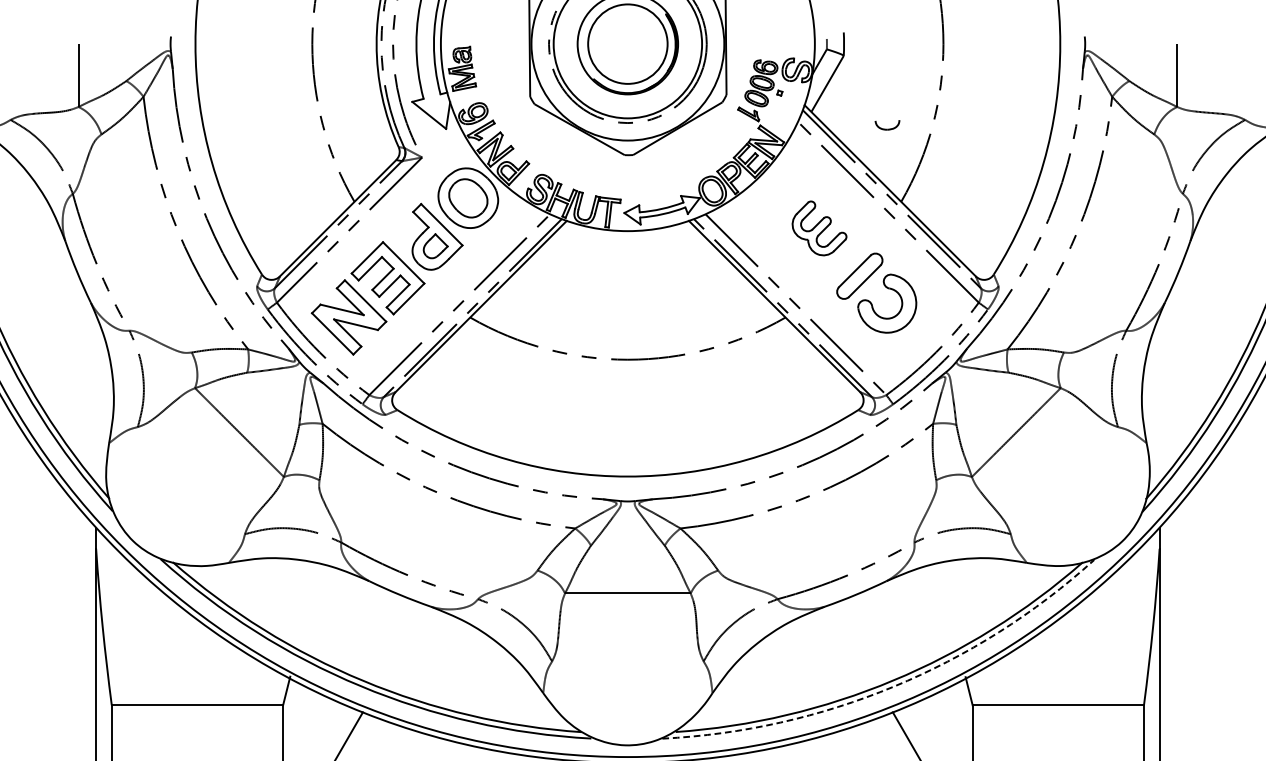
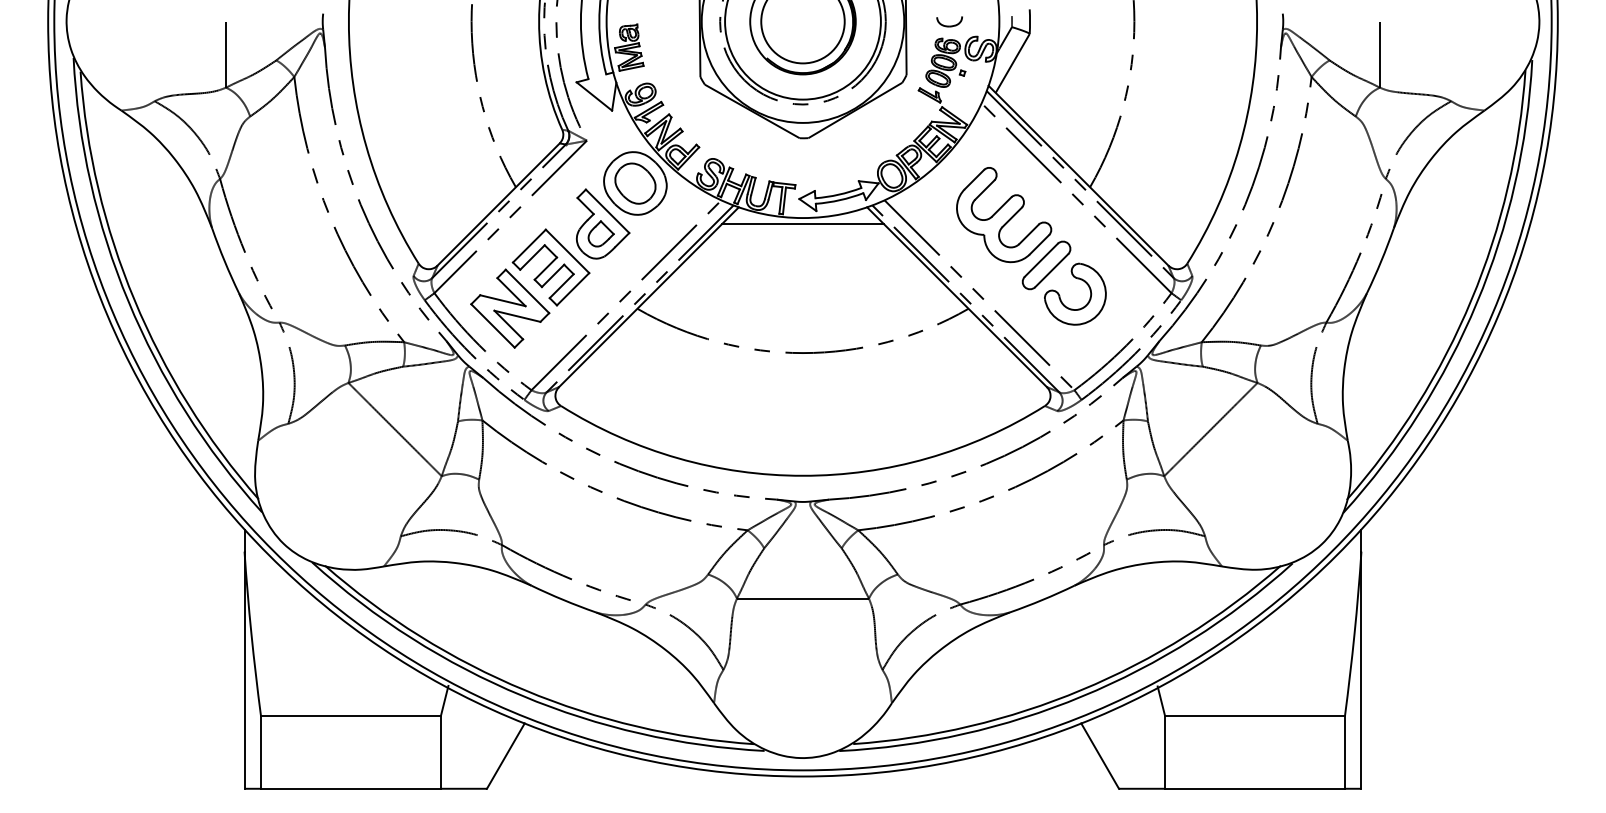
part: (887, 124) -> (949, 21), moved
part: (819, 228) -> (1004, 215), size x1.67
line: (627, 237) -> (802, 224), added
arc: (894, 686) -> (1082, 696), dashed -> solid

